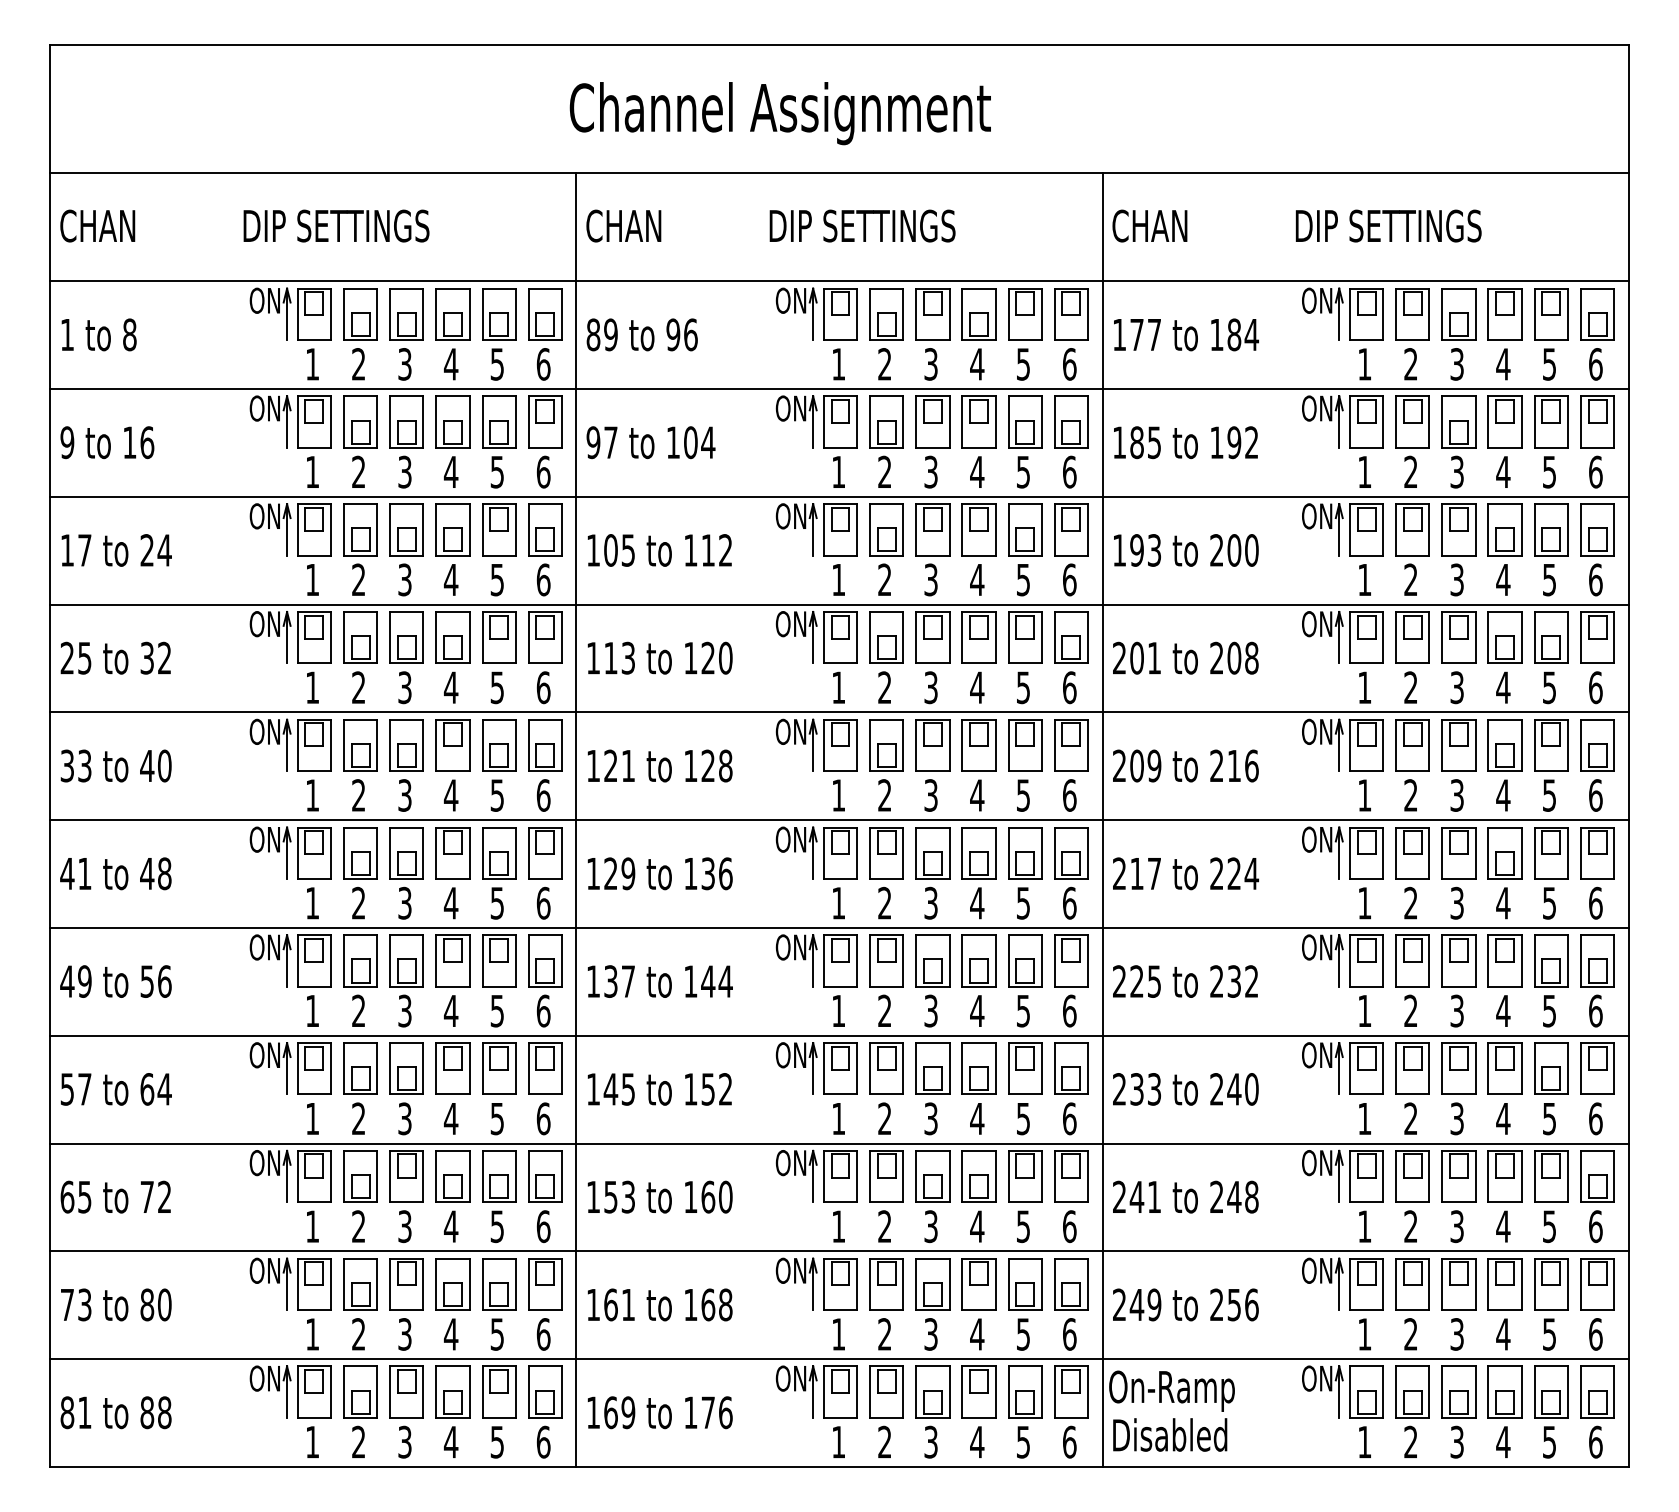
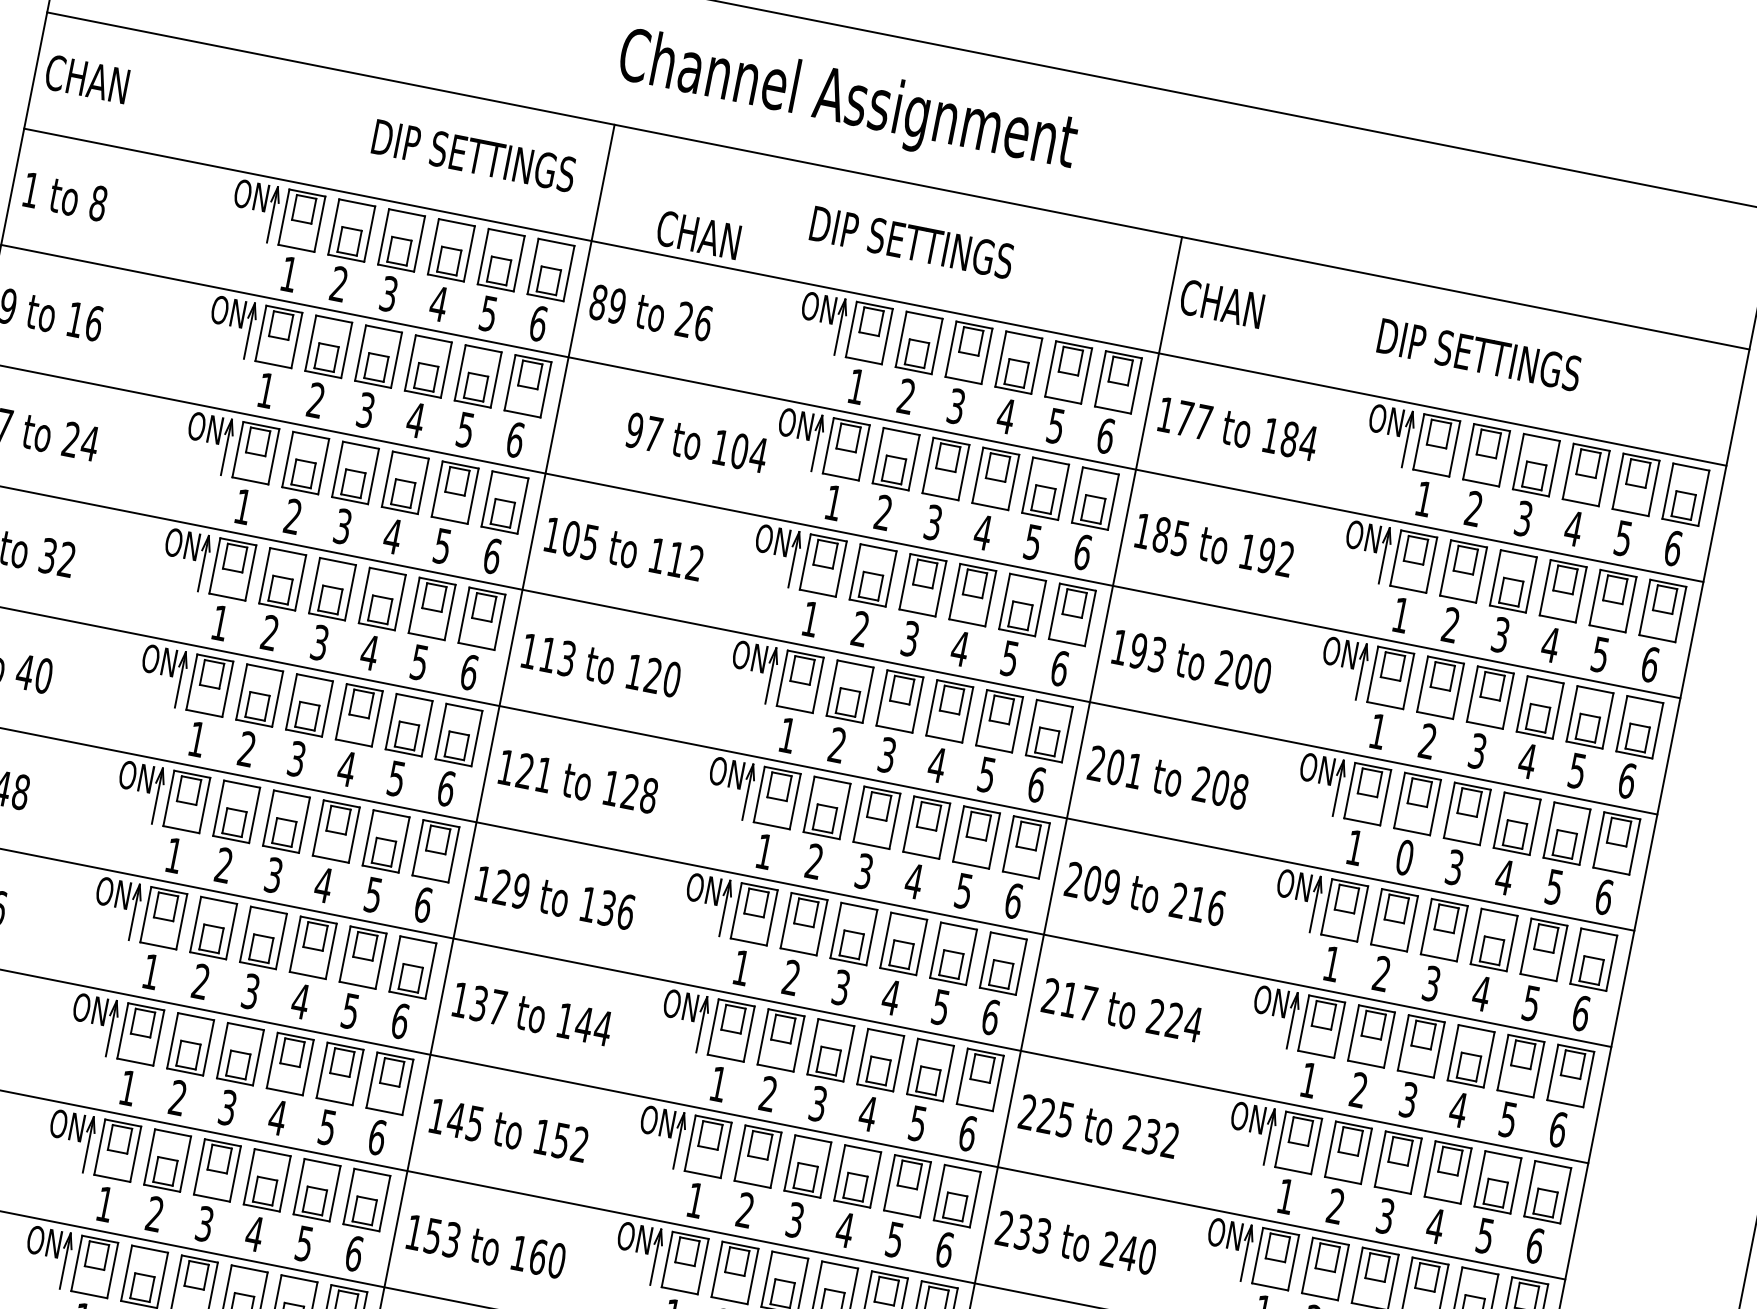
text: (336, 225) -> (474, 155), moved
text: (623, 225) -> (698, 234), moved
text: (673, 334) -> (684, 319), 96 -> 26
text: (650, 442) -> (696, 442), moved
text: (1410, 687) -> (1404, 857), 2 -> 0

